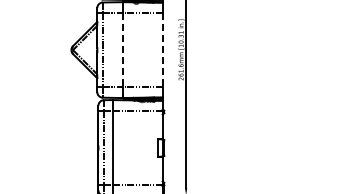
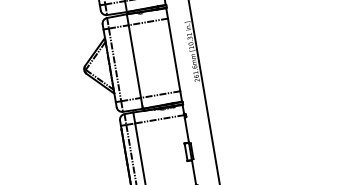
line: (122, 50) -> (134, 62), dashed -> solid
line: (162, 50) -> (174, 55), dashed -> solid

